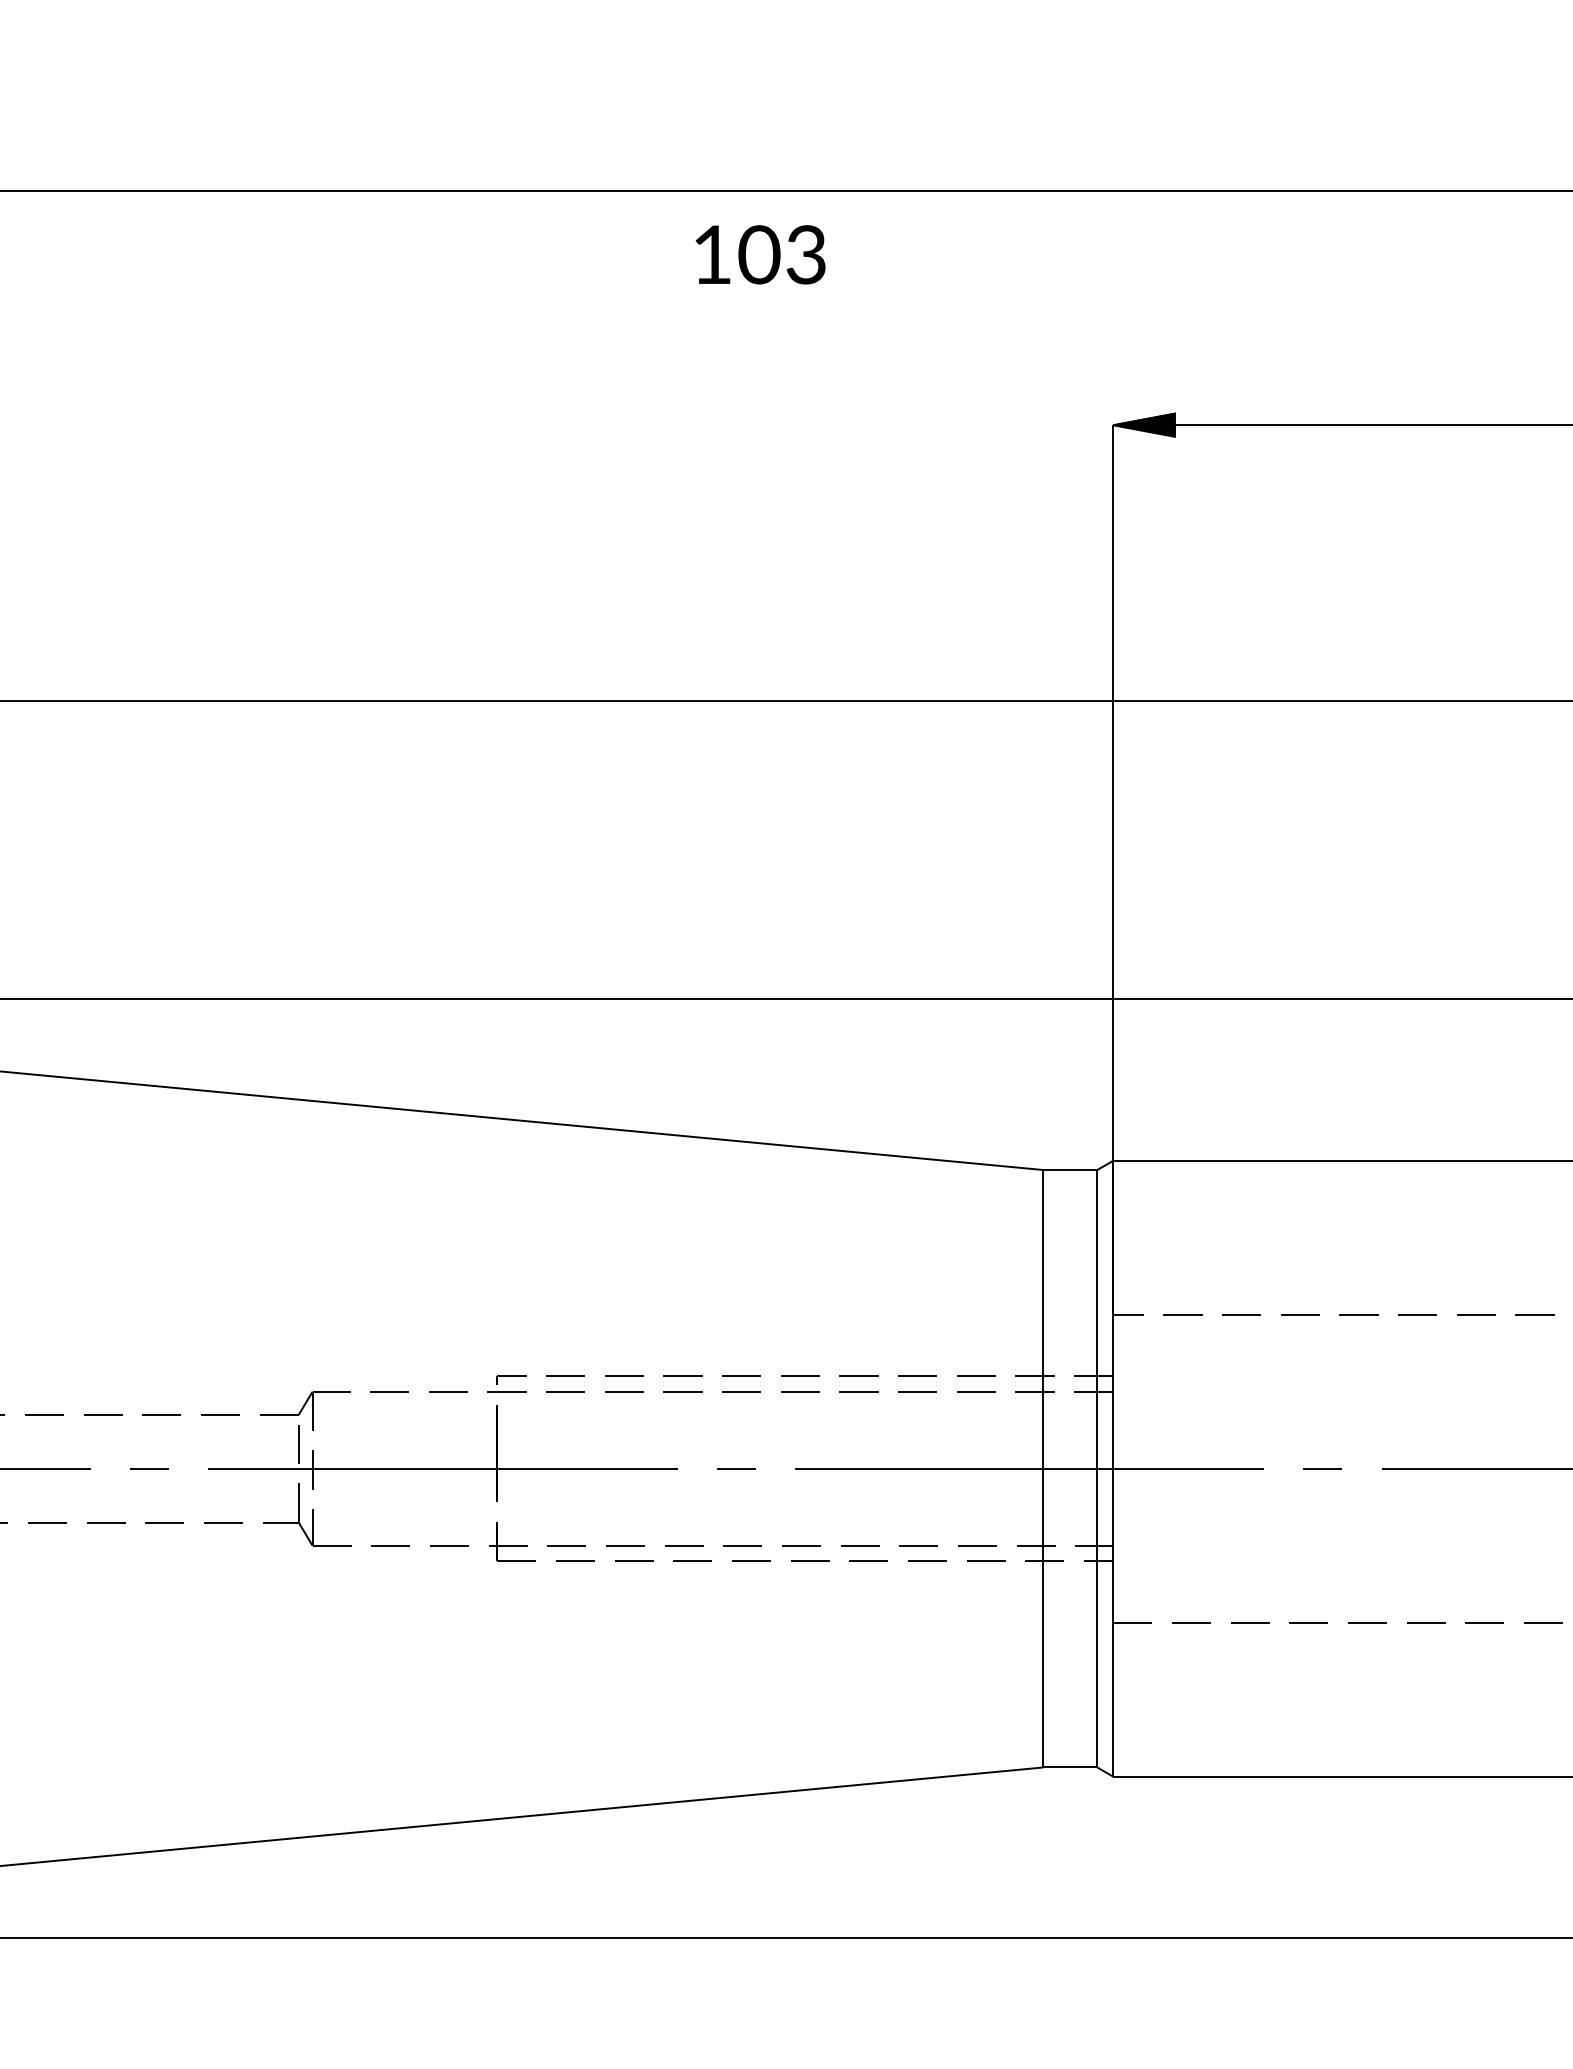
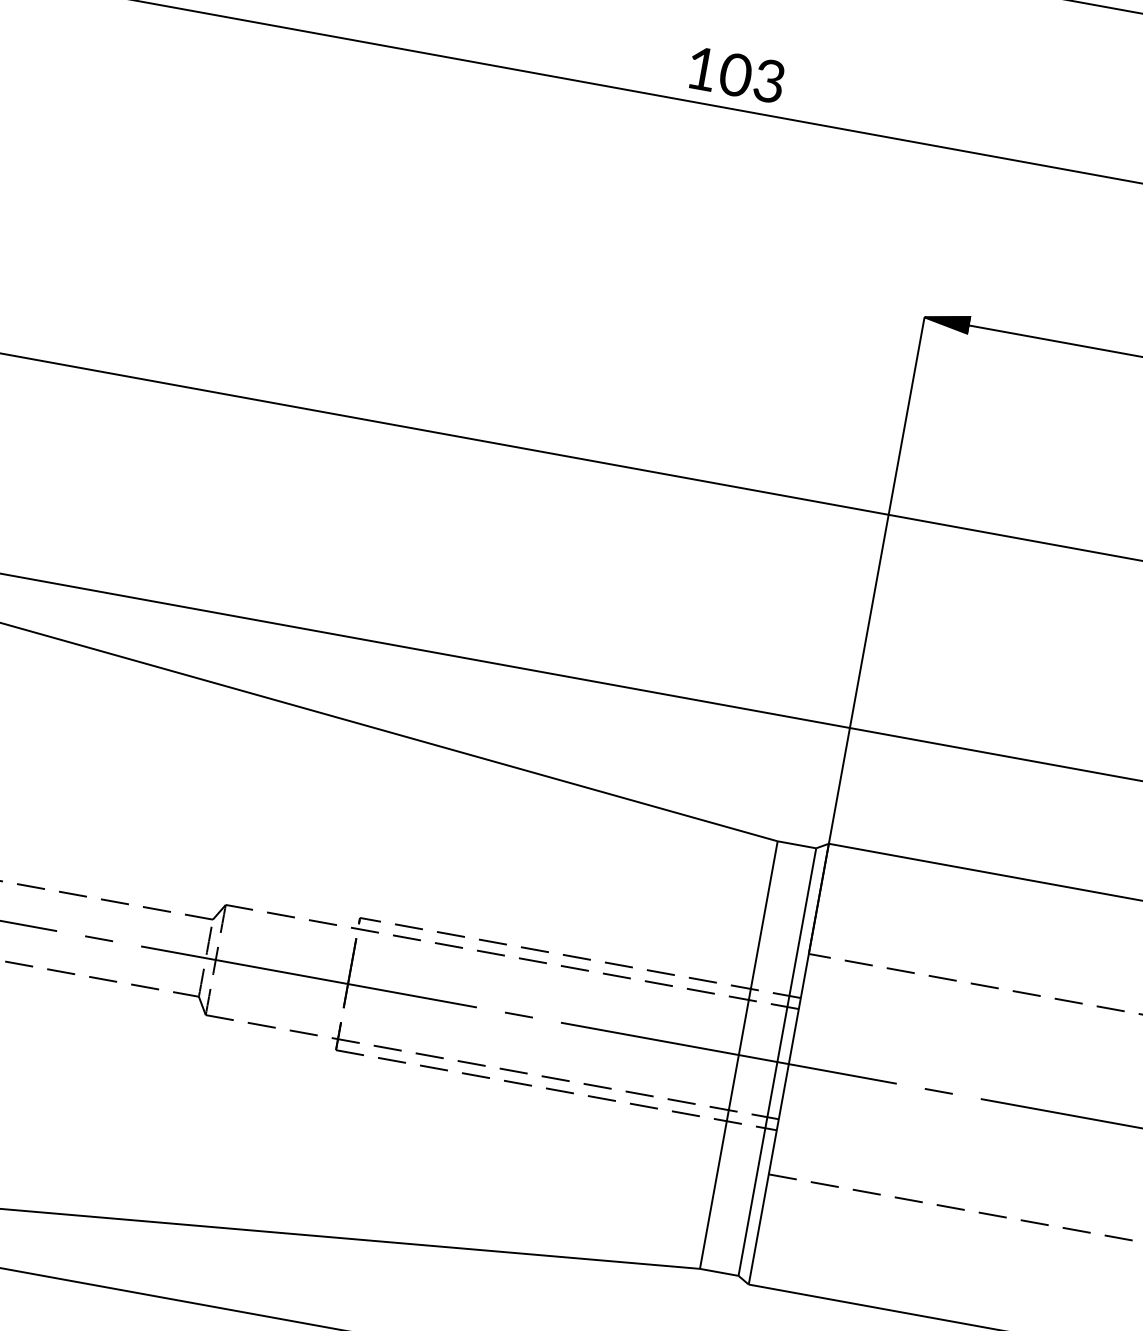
text: (760, 254) -> (736, 74), moved

